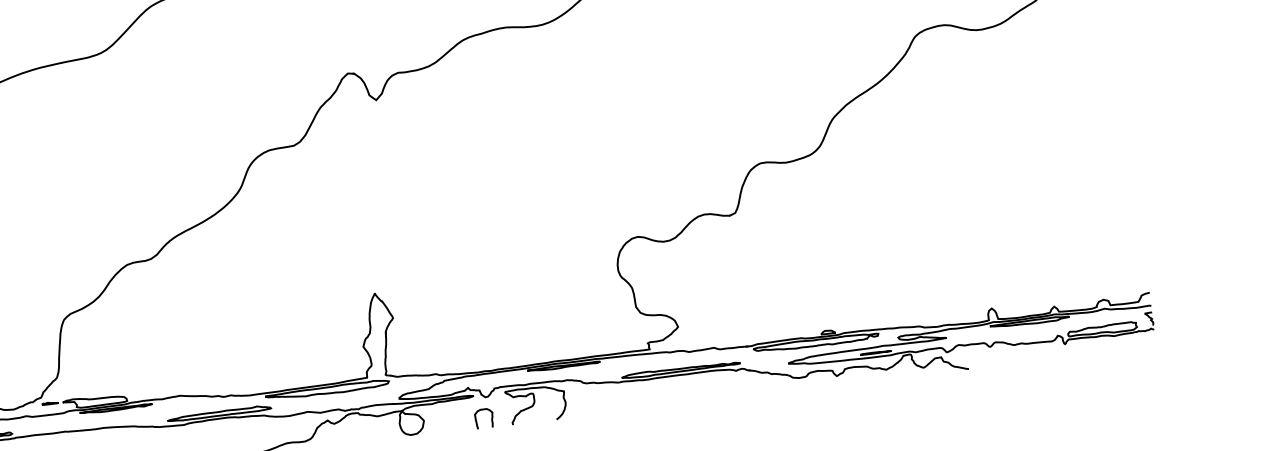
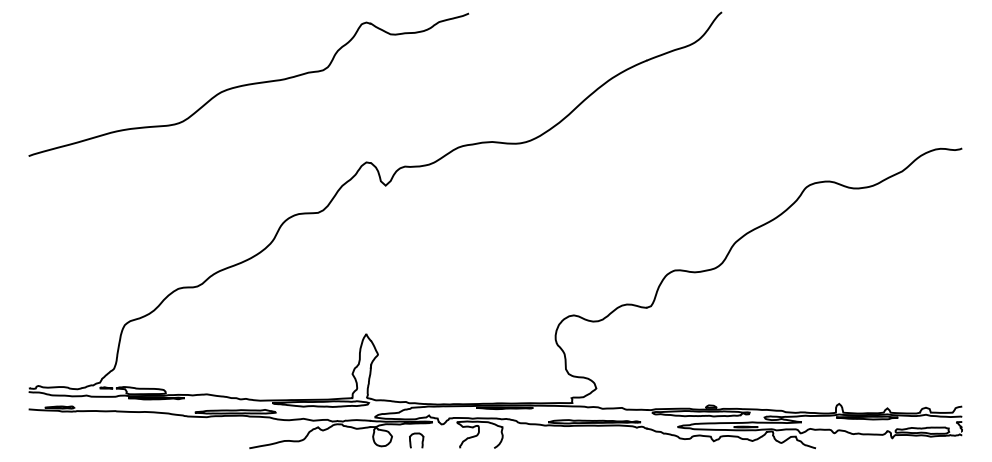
curve: (477, 420) -> (411, 441), moved

